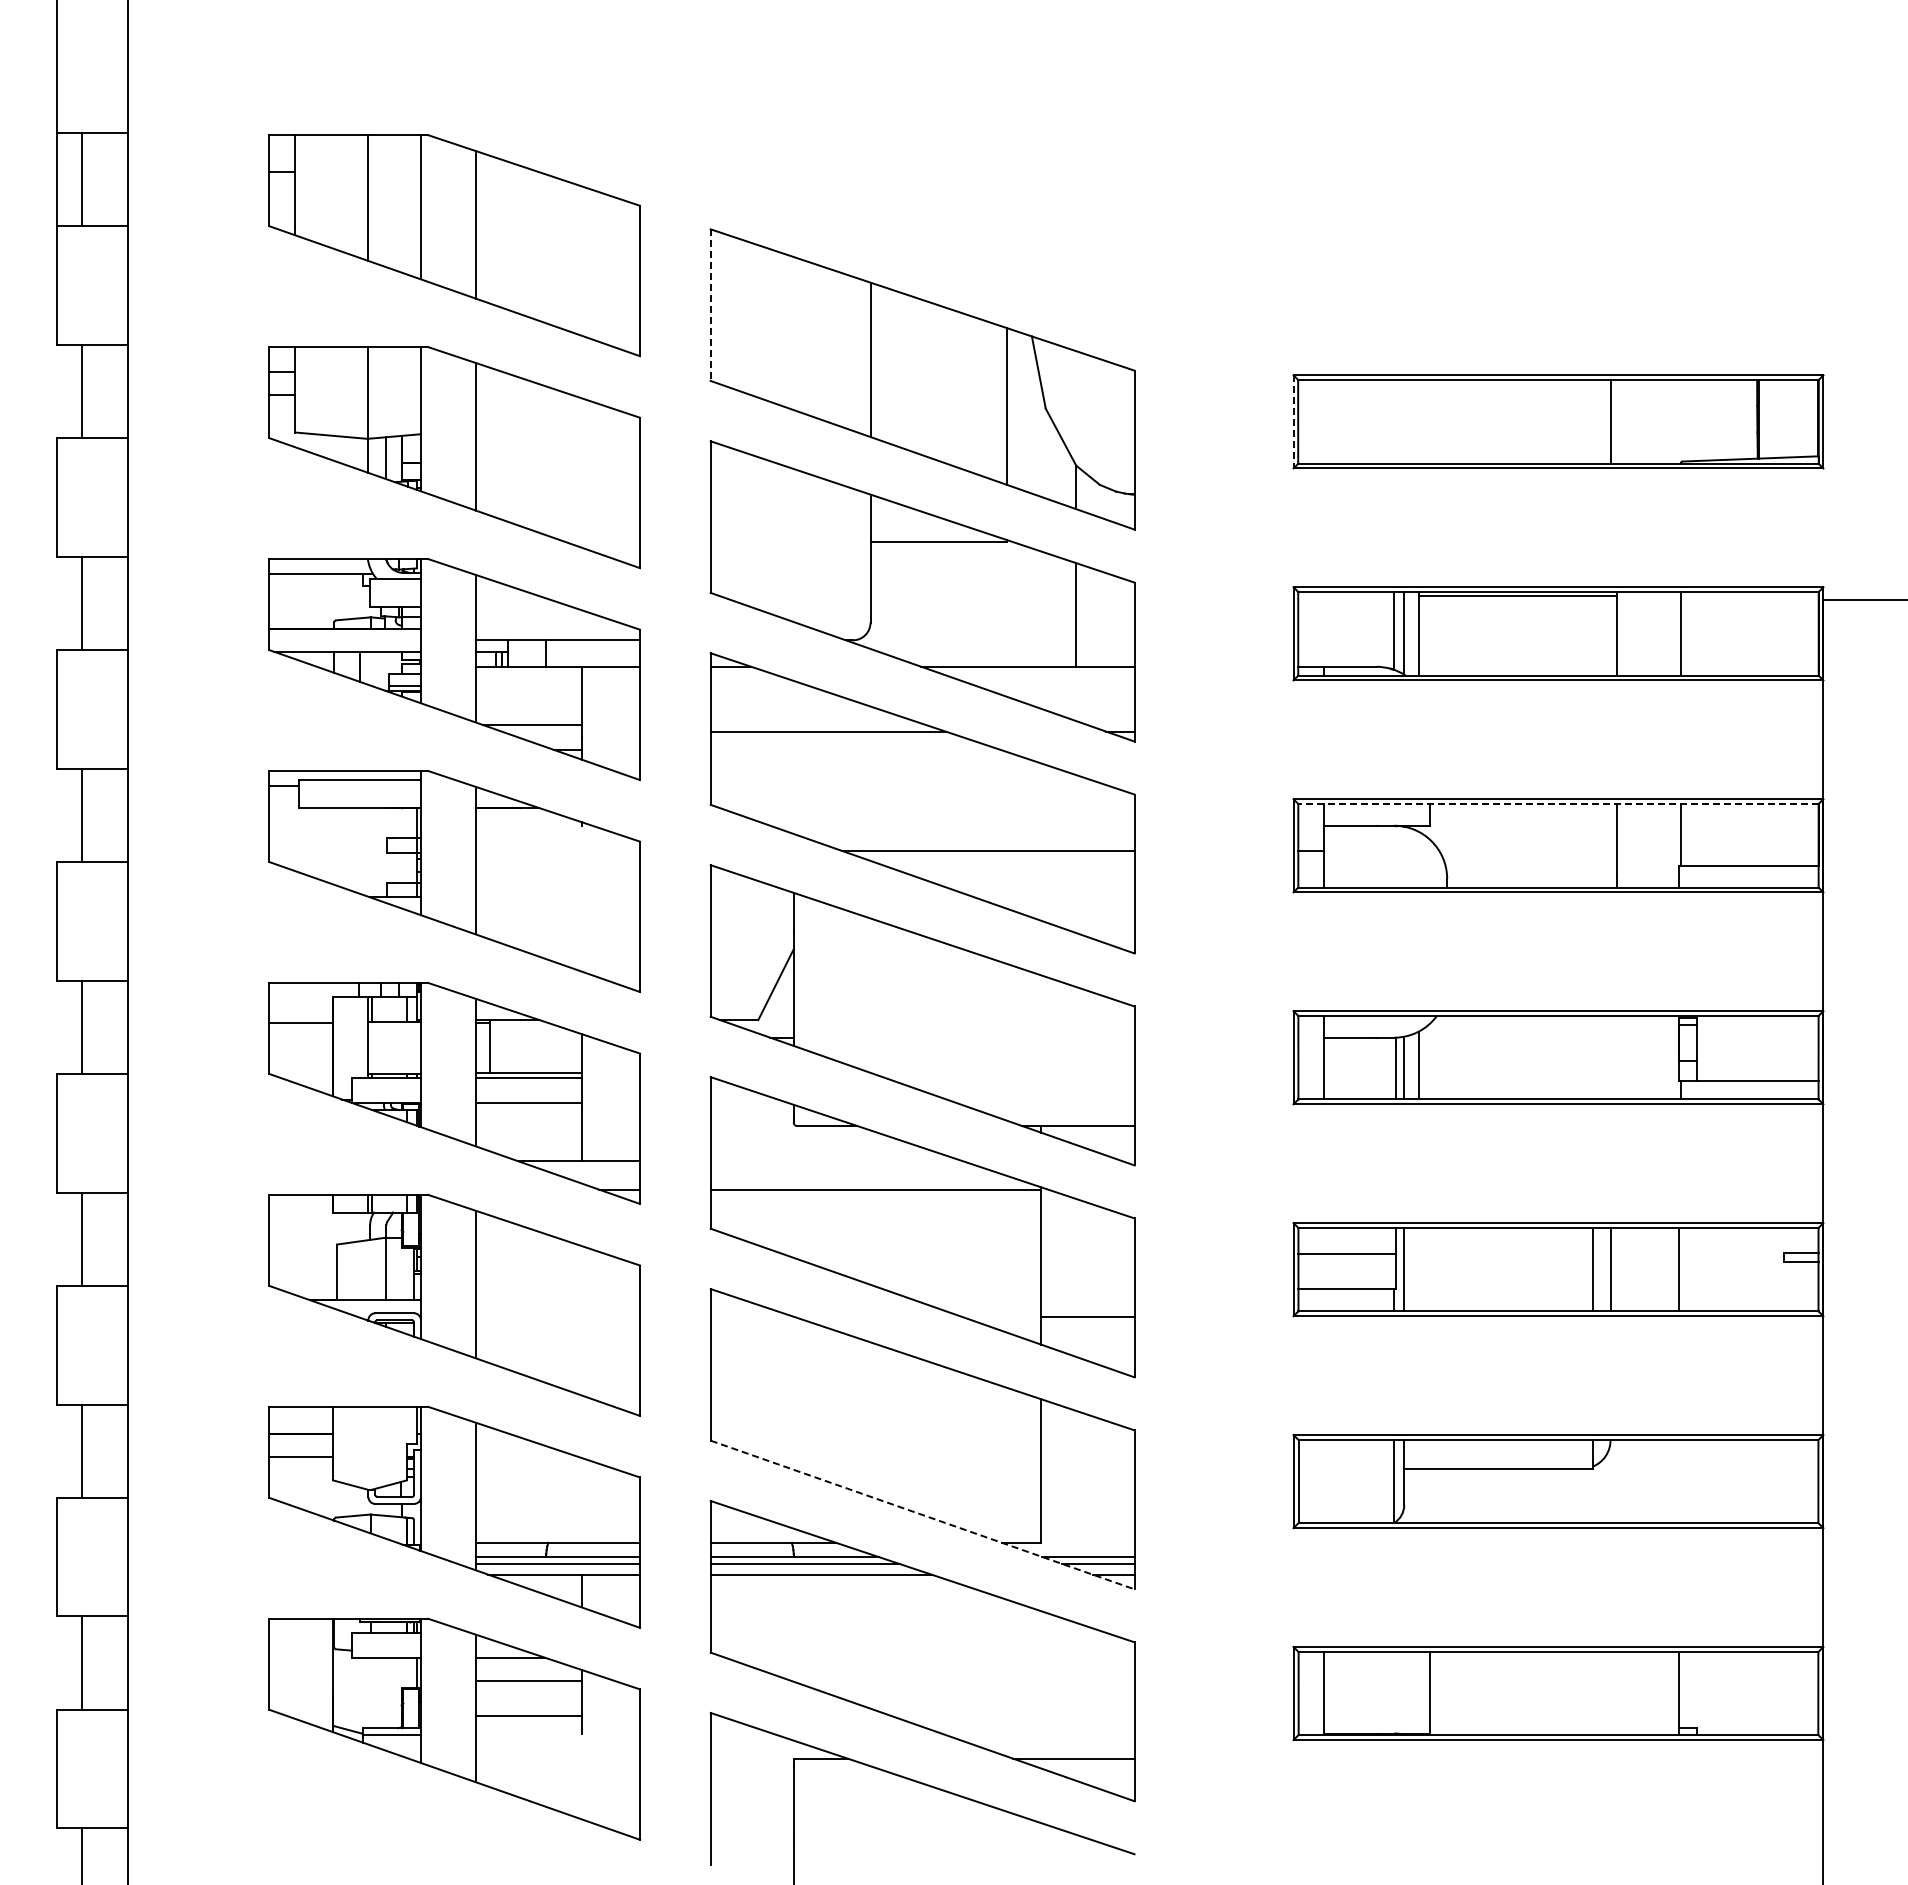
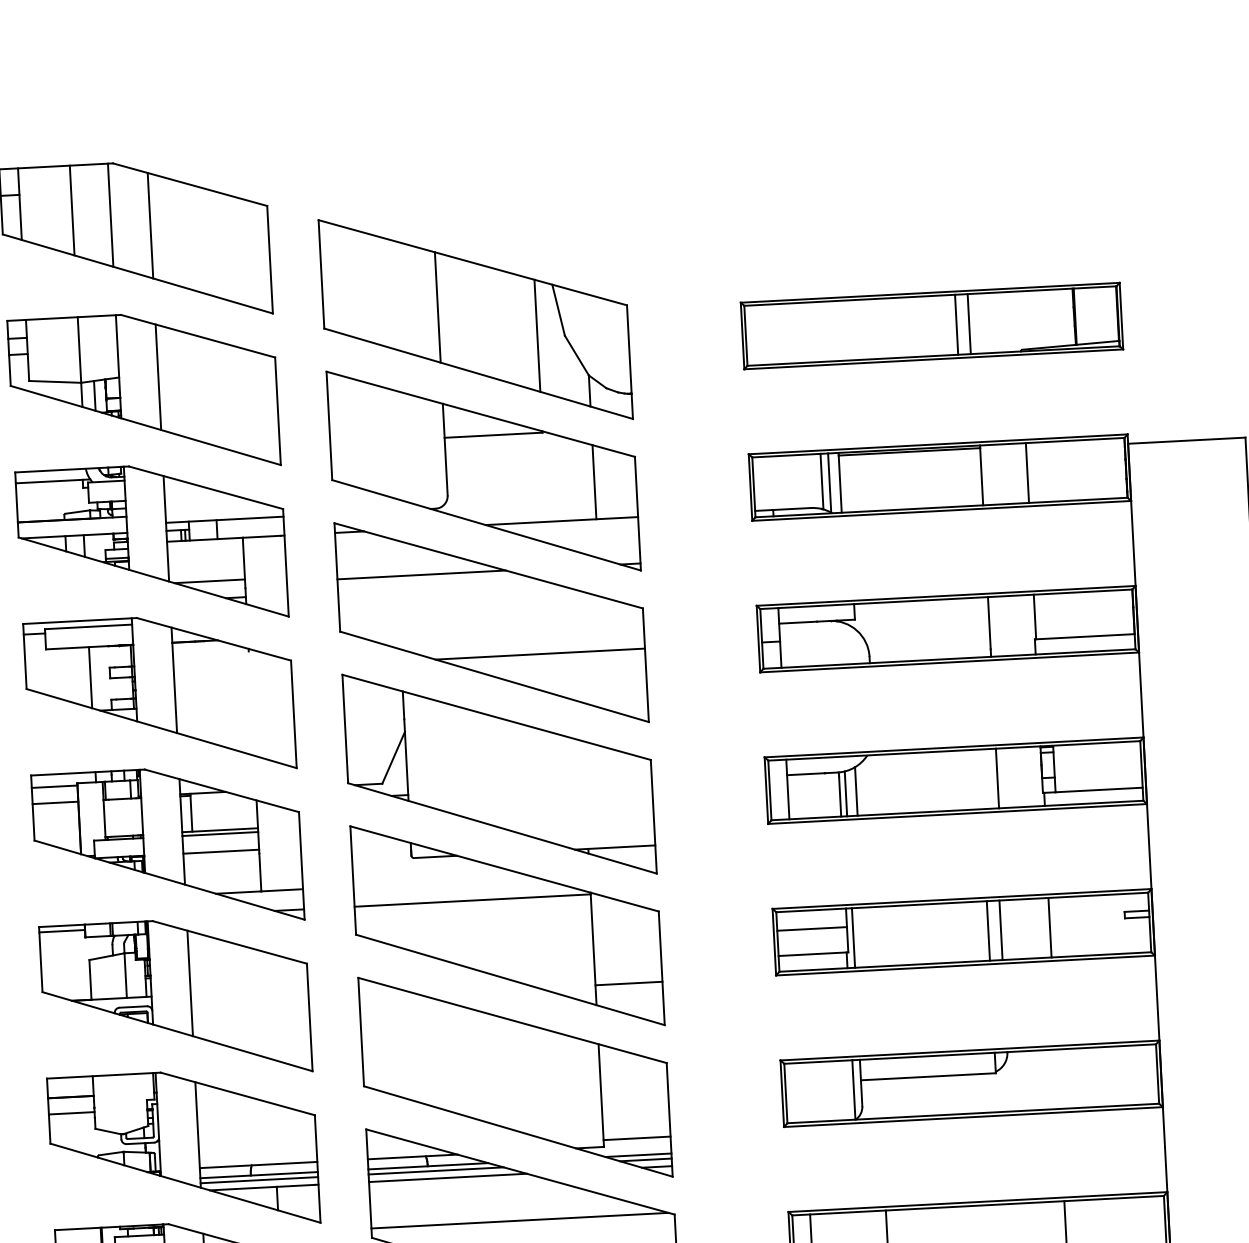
line: (710, 305) -> (321, 274), dashed -> solid
line: (1293, 421) -> (742, 335), dashed -> solid
line: (1592, 421) -> (956, 324), added
line: (1557, 804) -> (945, 599), dashed -> solid
line: (359, 850) -> (90, 677), added
line: (301, 1000) -> (54, 786), added
line: (1616, 1057) -> (997, 778), added
line: (301, 1202) -> (62, 931), added
line: (922, 1515) -> (518, 1131), dashed -> solid
line: (1087, 1533) -> (636, 1138), added
line: (918, 1639) -> (520, 1220), added

